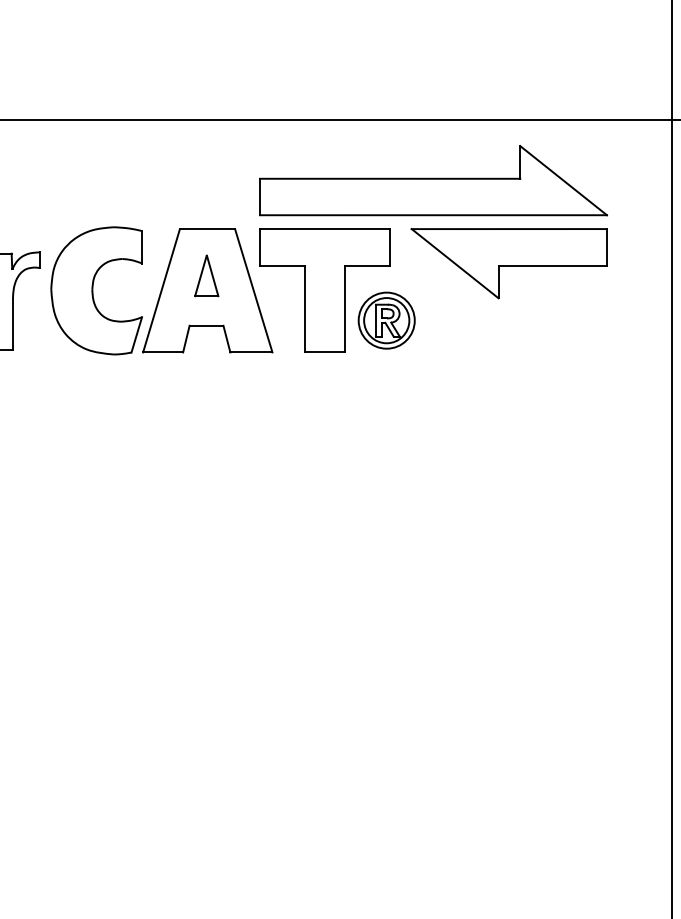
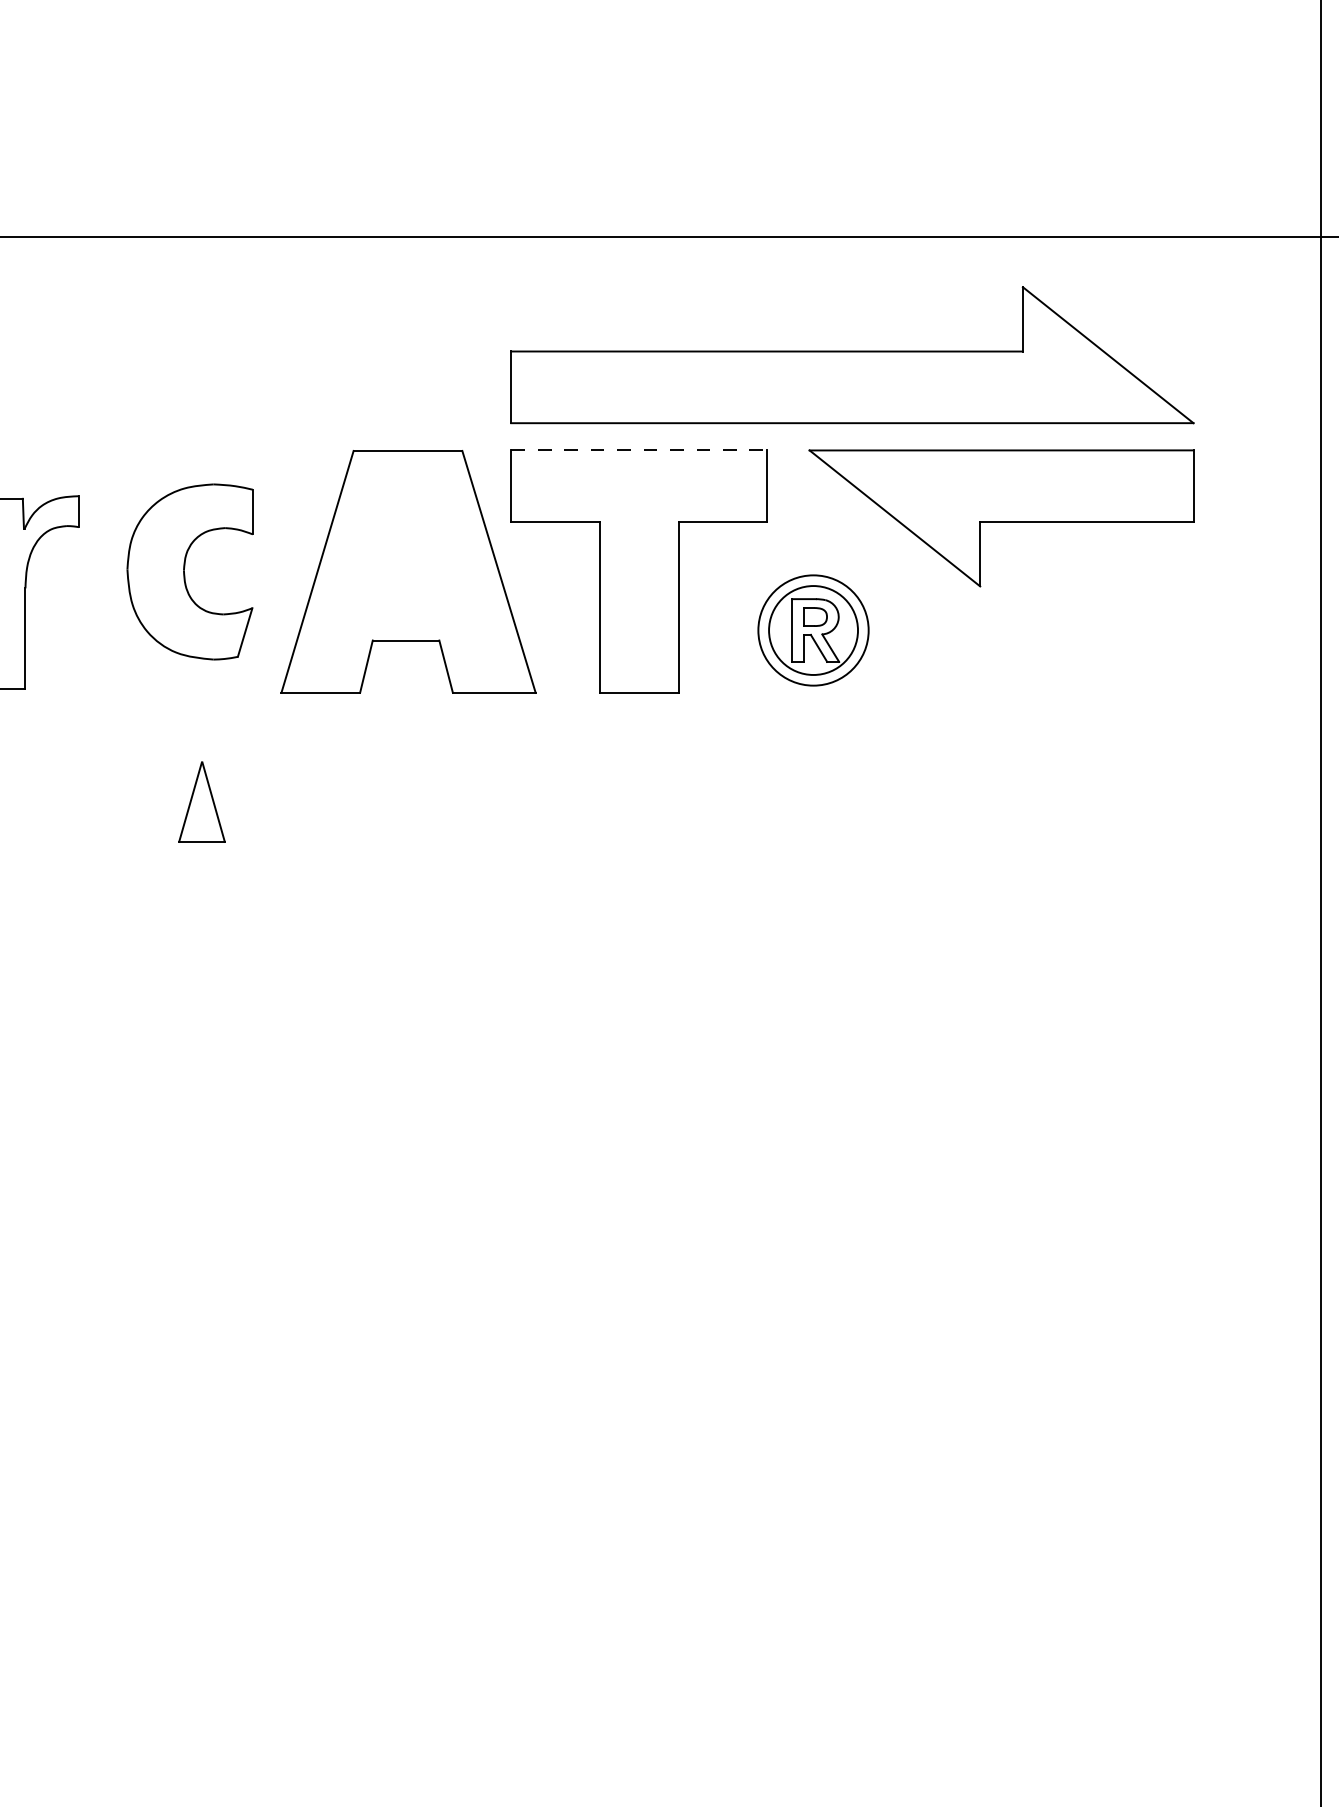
line: (325, 229) -> (640, 451), solid -> dashed
part: (206, 275) -> (201, 801), moved
part: (96, 290) -> (189, 571), size x0.7
part: (386, 320) -> (813, 630), moved

